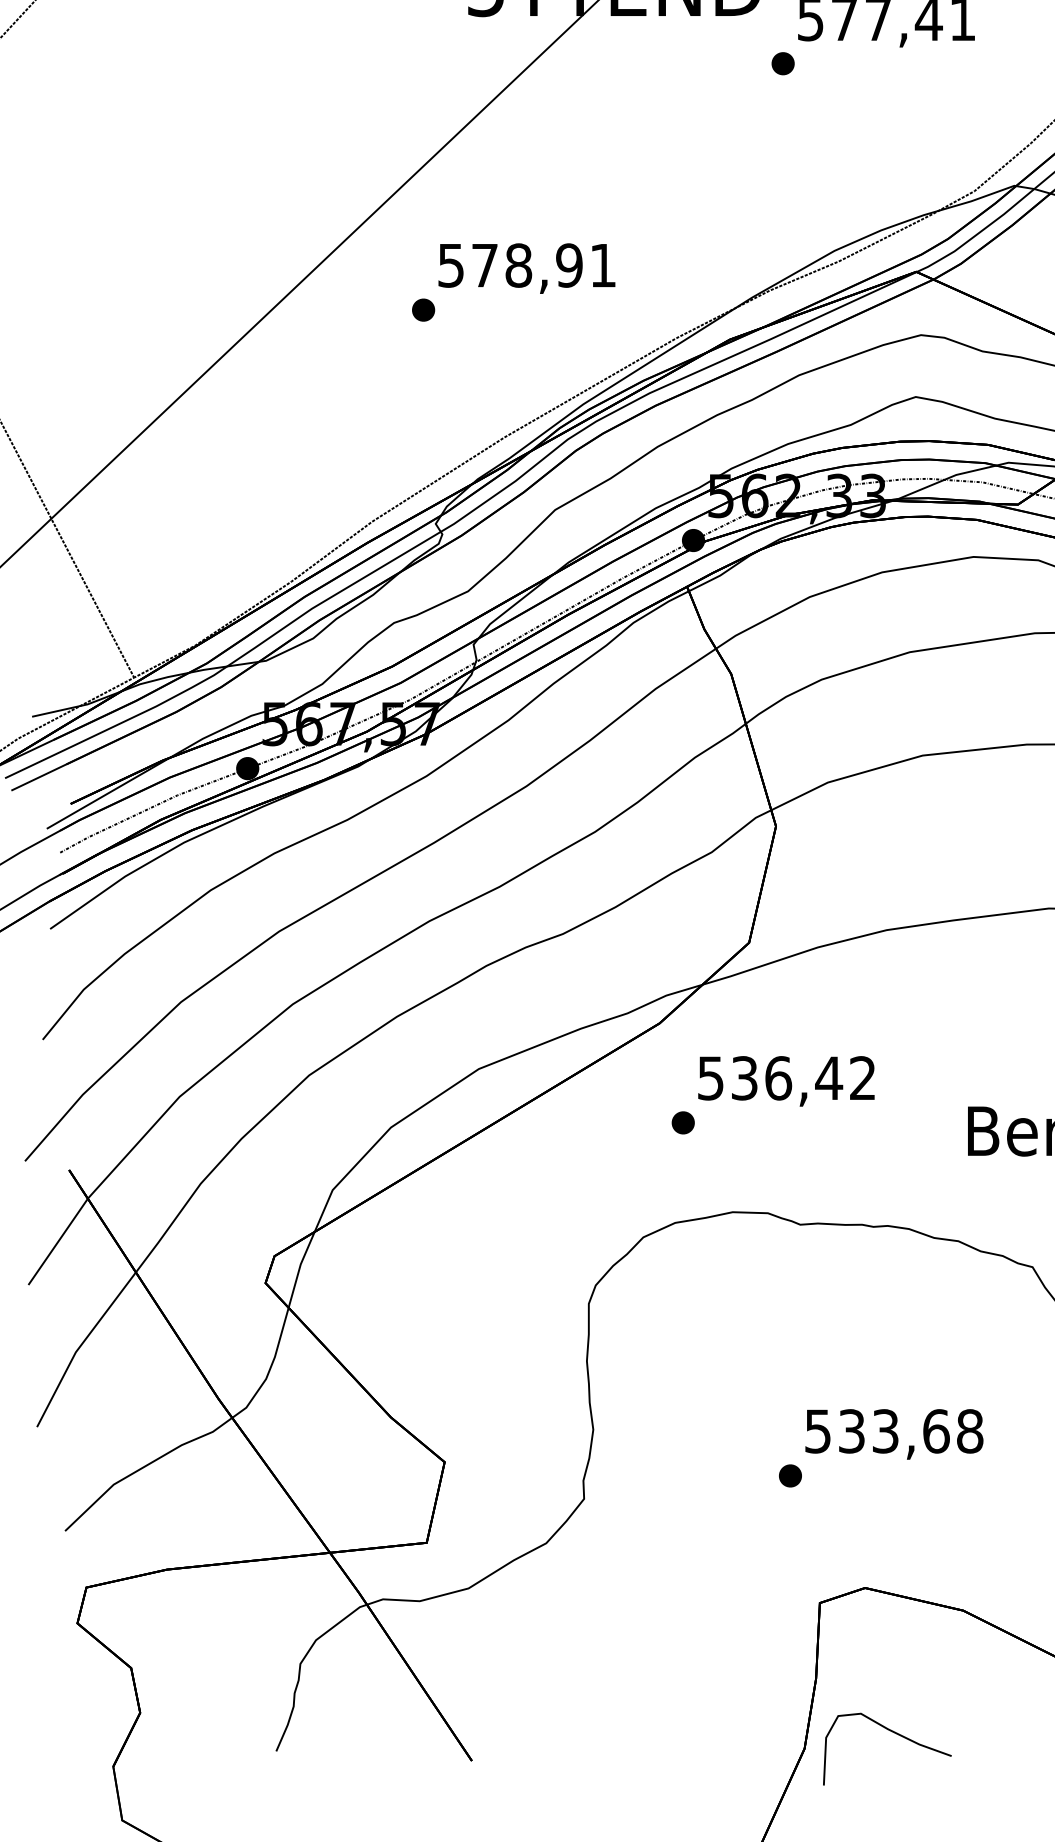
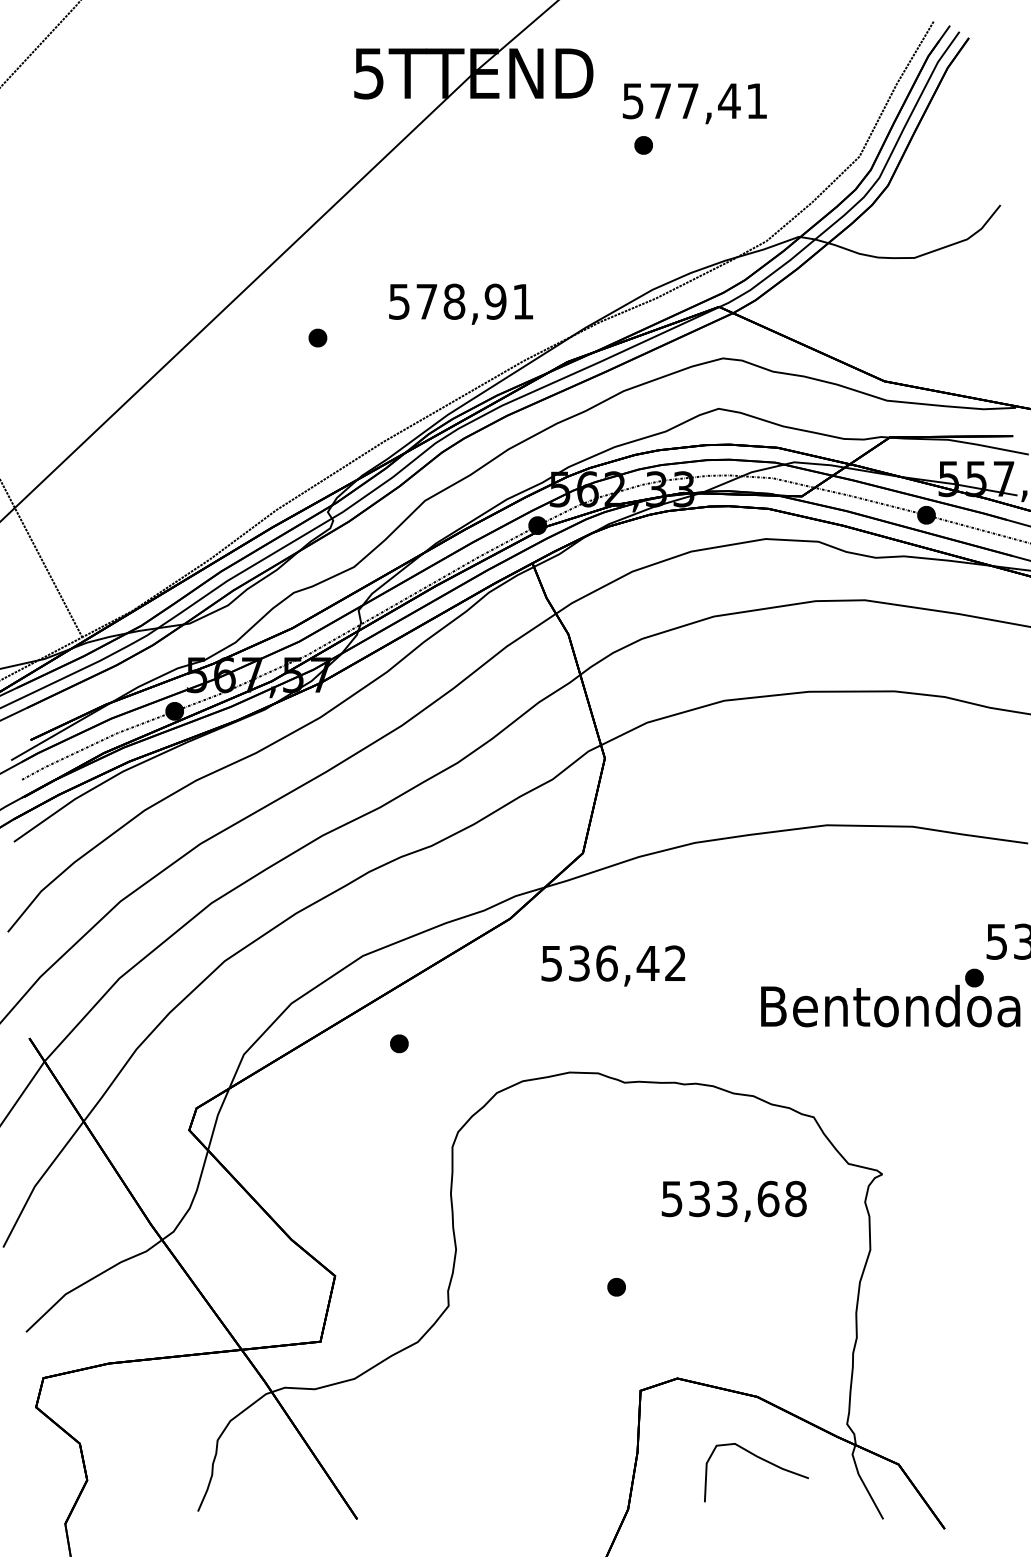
part: (782, 63) -> (643, 145), moved
text: (526, 267) -> (460, 303), moved
part: (683, 1122) -> (399, 1043), moved
text: (893, 1433) -> (733, 1200), moved
part: (894, 1734) -> (762, 1460), moved

